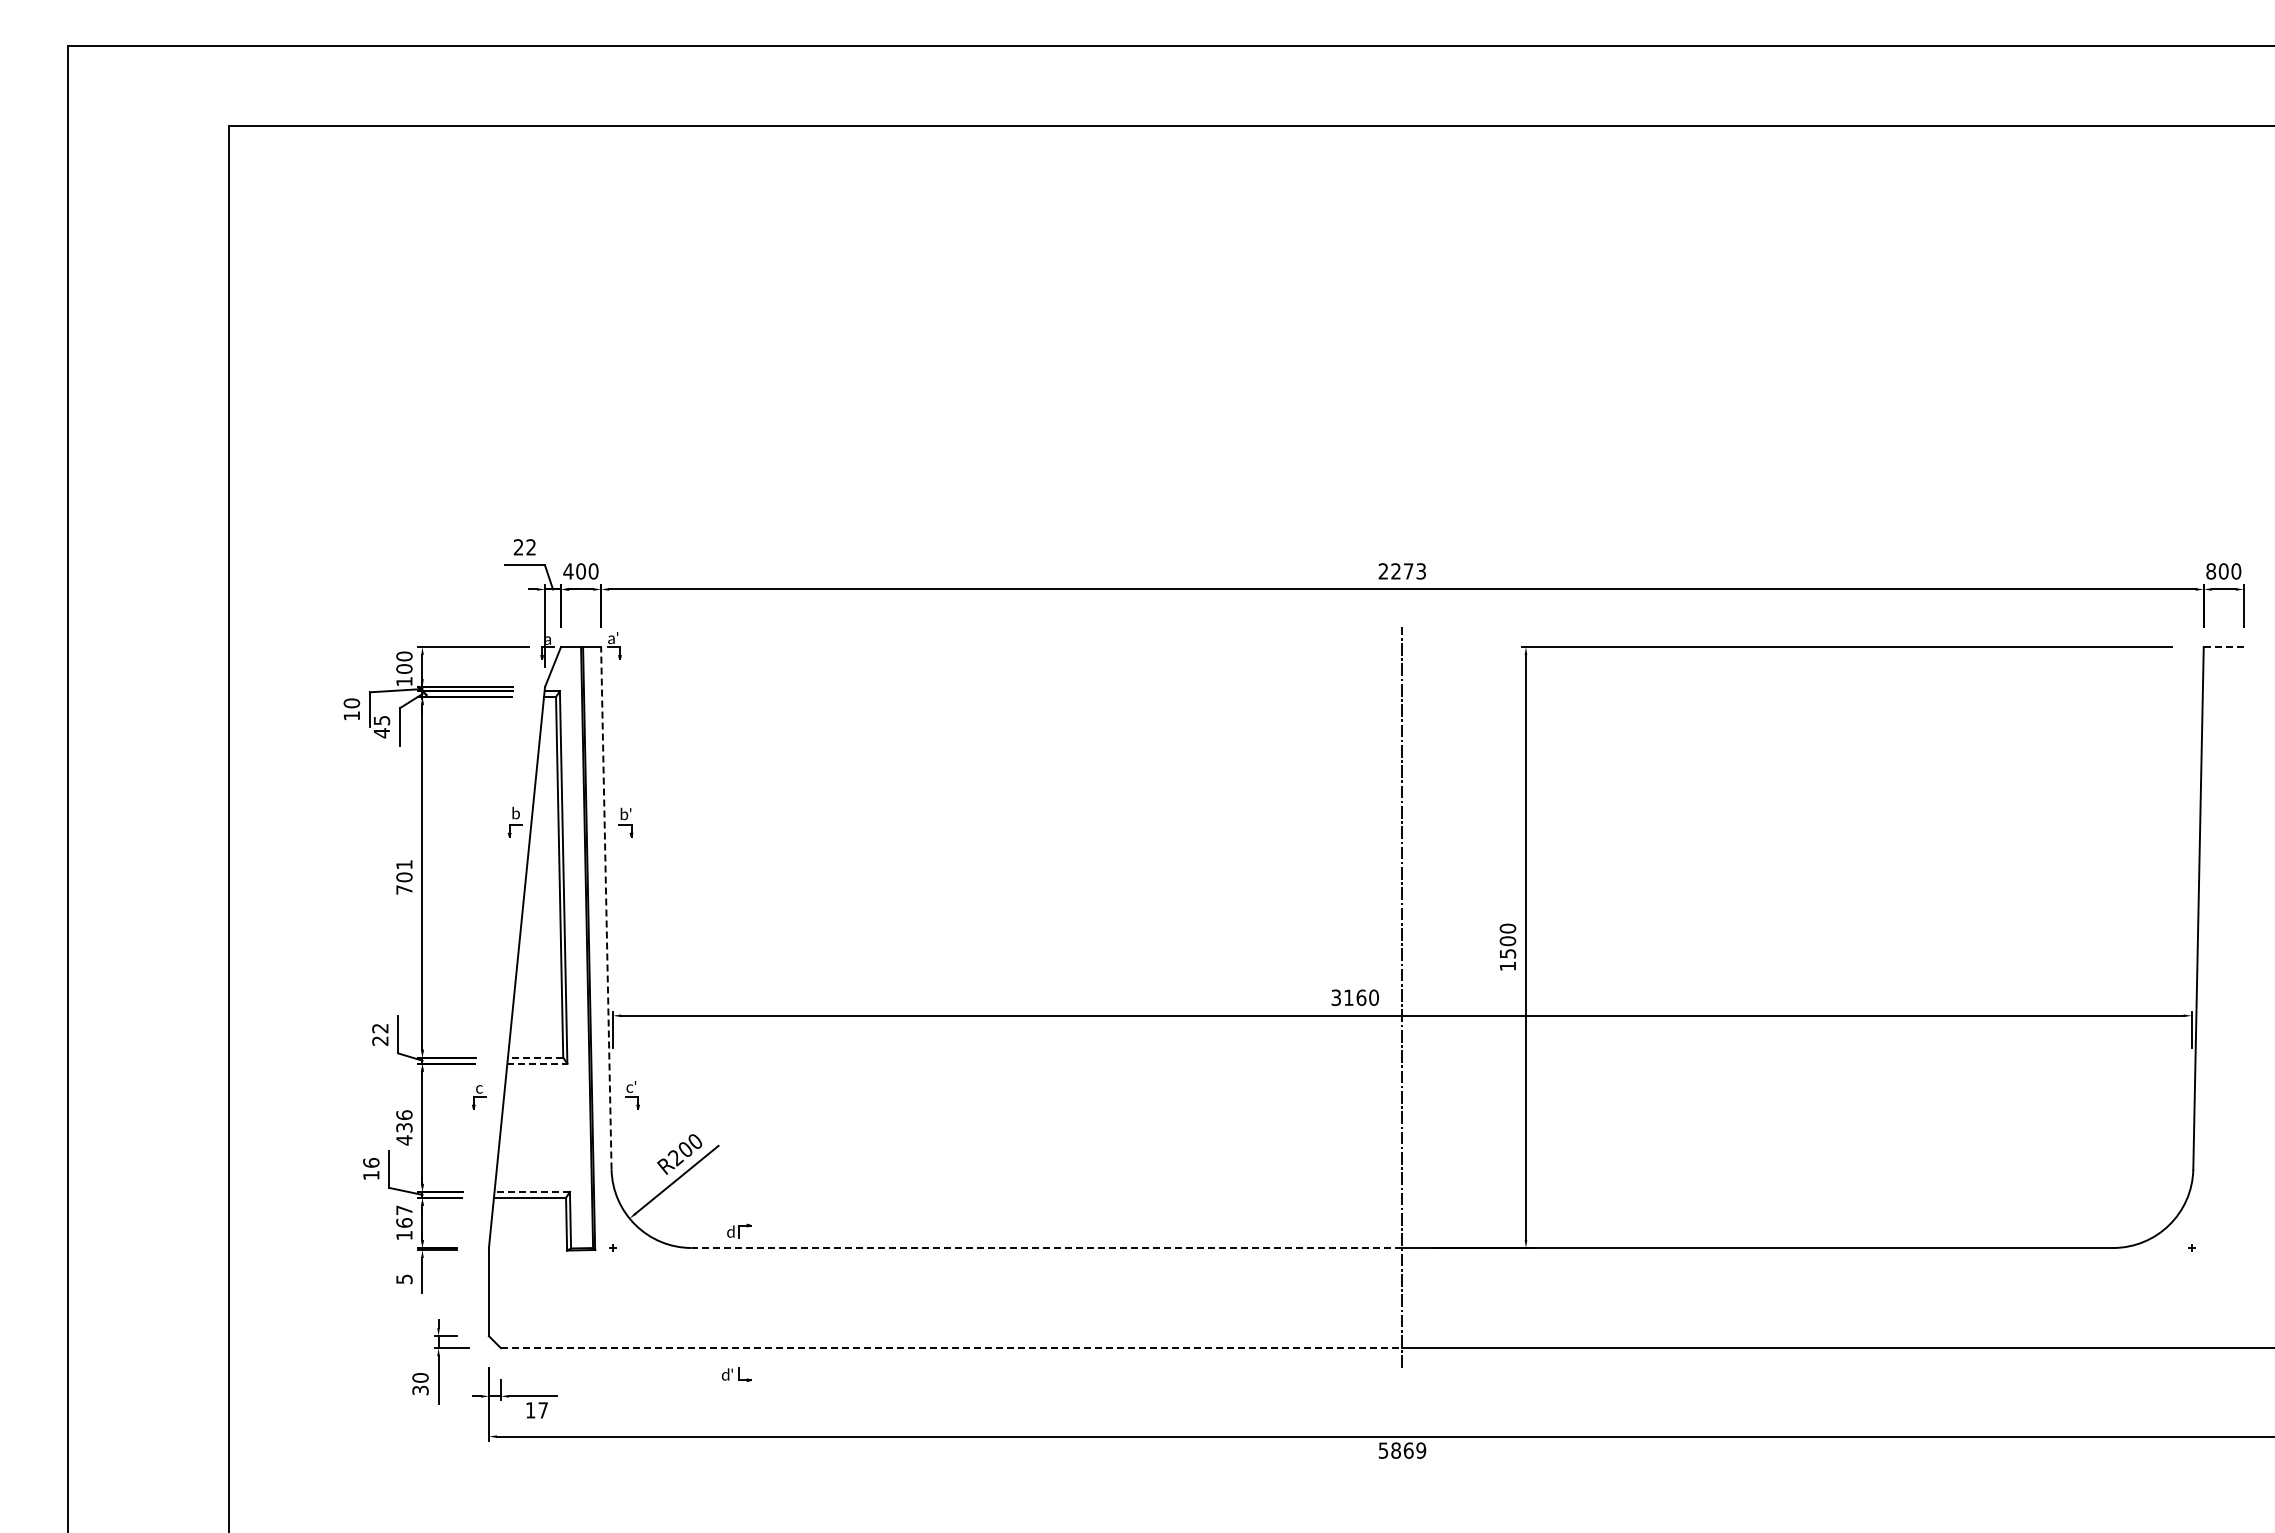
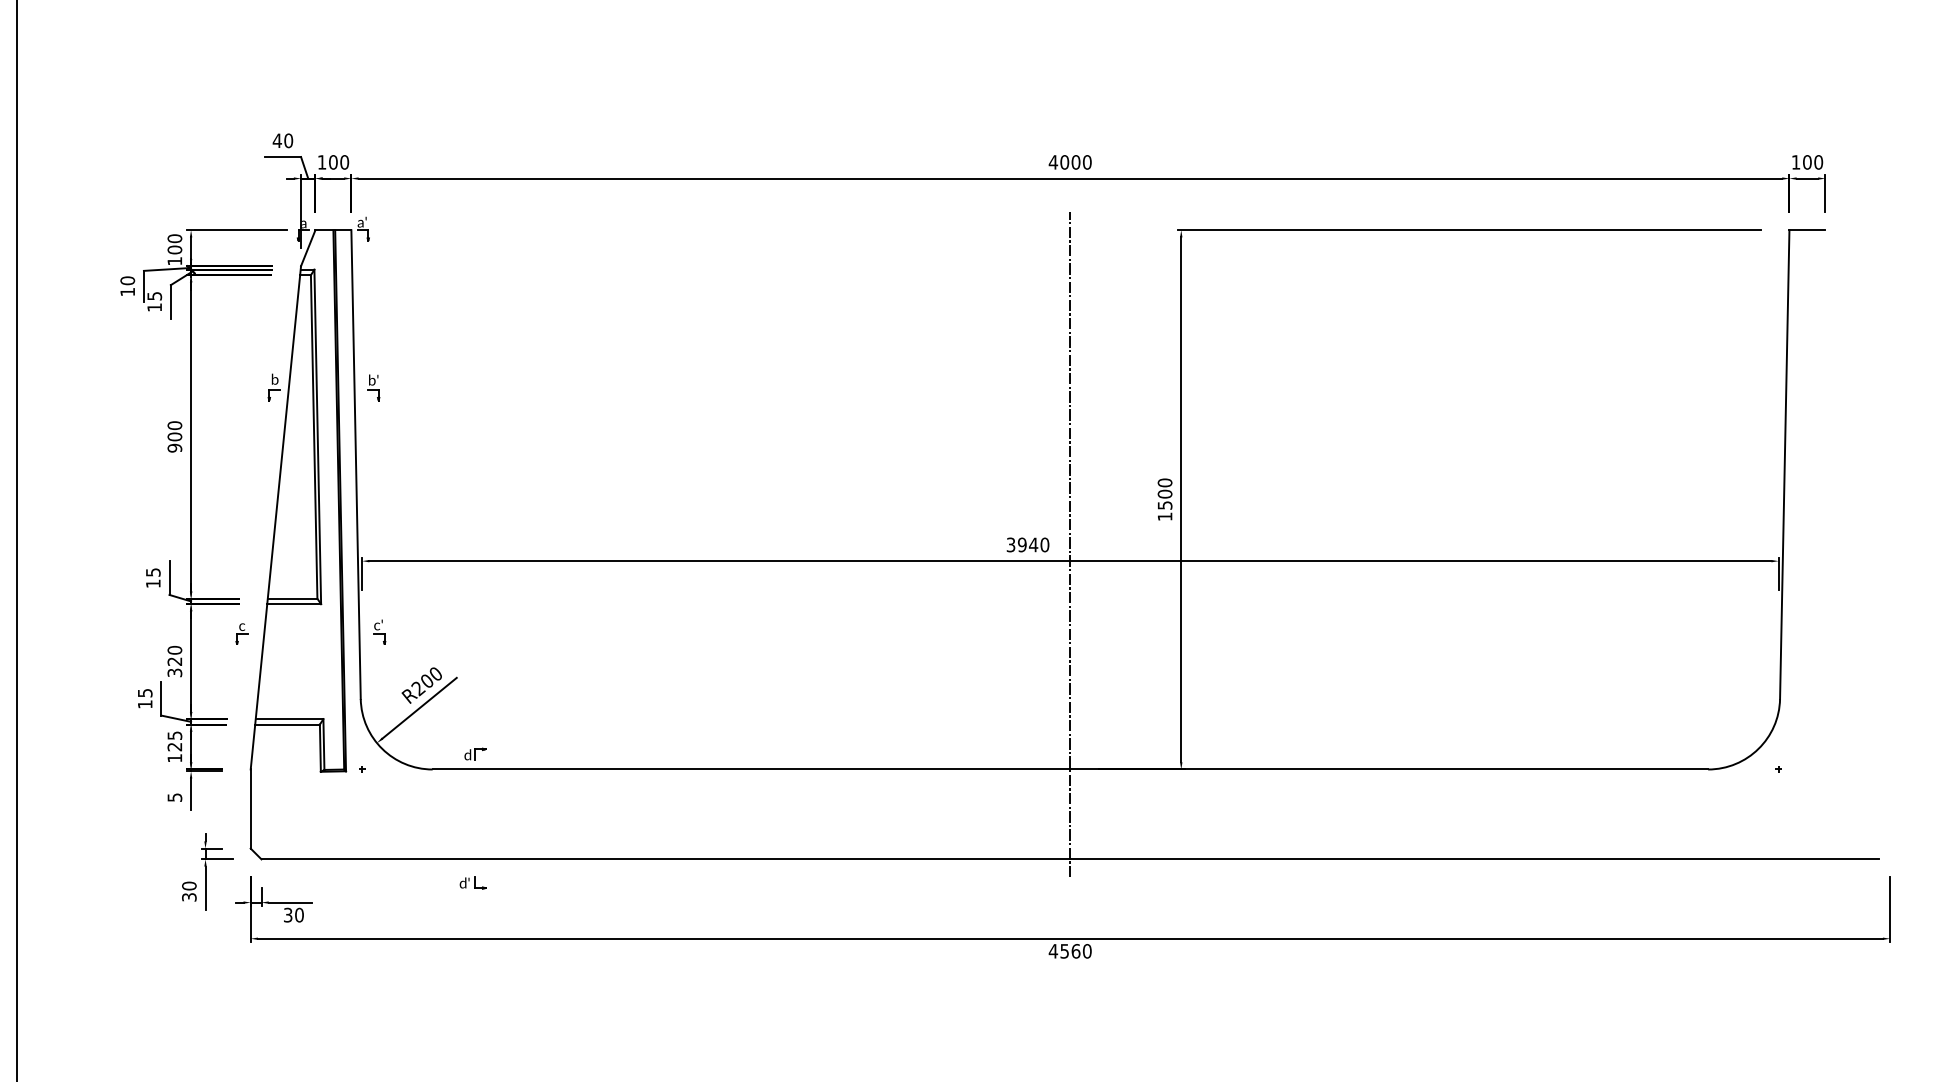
text: (524, 547) -> (282, 140), 22 -> 40
text: (568, 571) -> (322, 162), 400 -> 100
text: (1402, 571) -> (1070, 162), 2273 -> 4000
text: (2211, 571) -> (1796, 162), 800 -> 100
line: (2224, 647) -> (1808, 230), dashed -> solid
text: (381, 733) -> (154, 307), 45 -> 15
text: (404, 876) -> (174, 436), 701 -> 900
line: (606, 907) -> (356, 463), dashed -> solid
text: (1355, 997) -> (1028, 544), 3160 -> 3940
text: (380, 1034) -> (153, 577), 22 -> 15
line: (535, 1057) -> (292, 598), dashed -> solid
line: (537, 1063) -> (294, 603), dashed -> solid
text: (404, 1127) -> (174, 661), 436 -> 320
text: (371, 1162) -> (145, 692), 16 -> 15
line: (532, 1191) -> (289, 718), dashed -> solid
text: (404, 1216) -> (174, 741), 167 -> 125
line: (1046, 1248) -> (751, 769), dashed -> solid
line: (951, 1348) -> (665, 859), dashed -> solid
text: (537, 1410) -> (294, 915), 17 -> 30
text: (1402, 1450) -> (1070, 951), 5869 -> 4560

